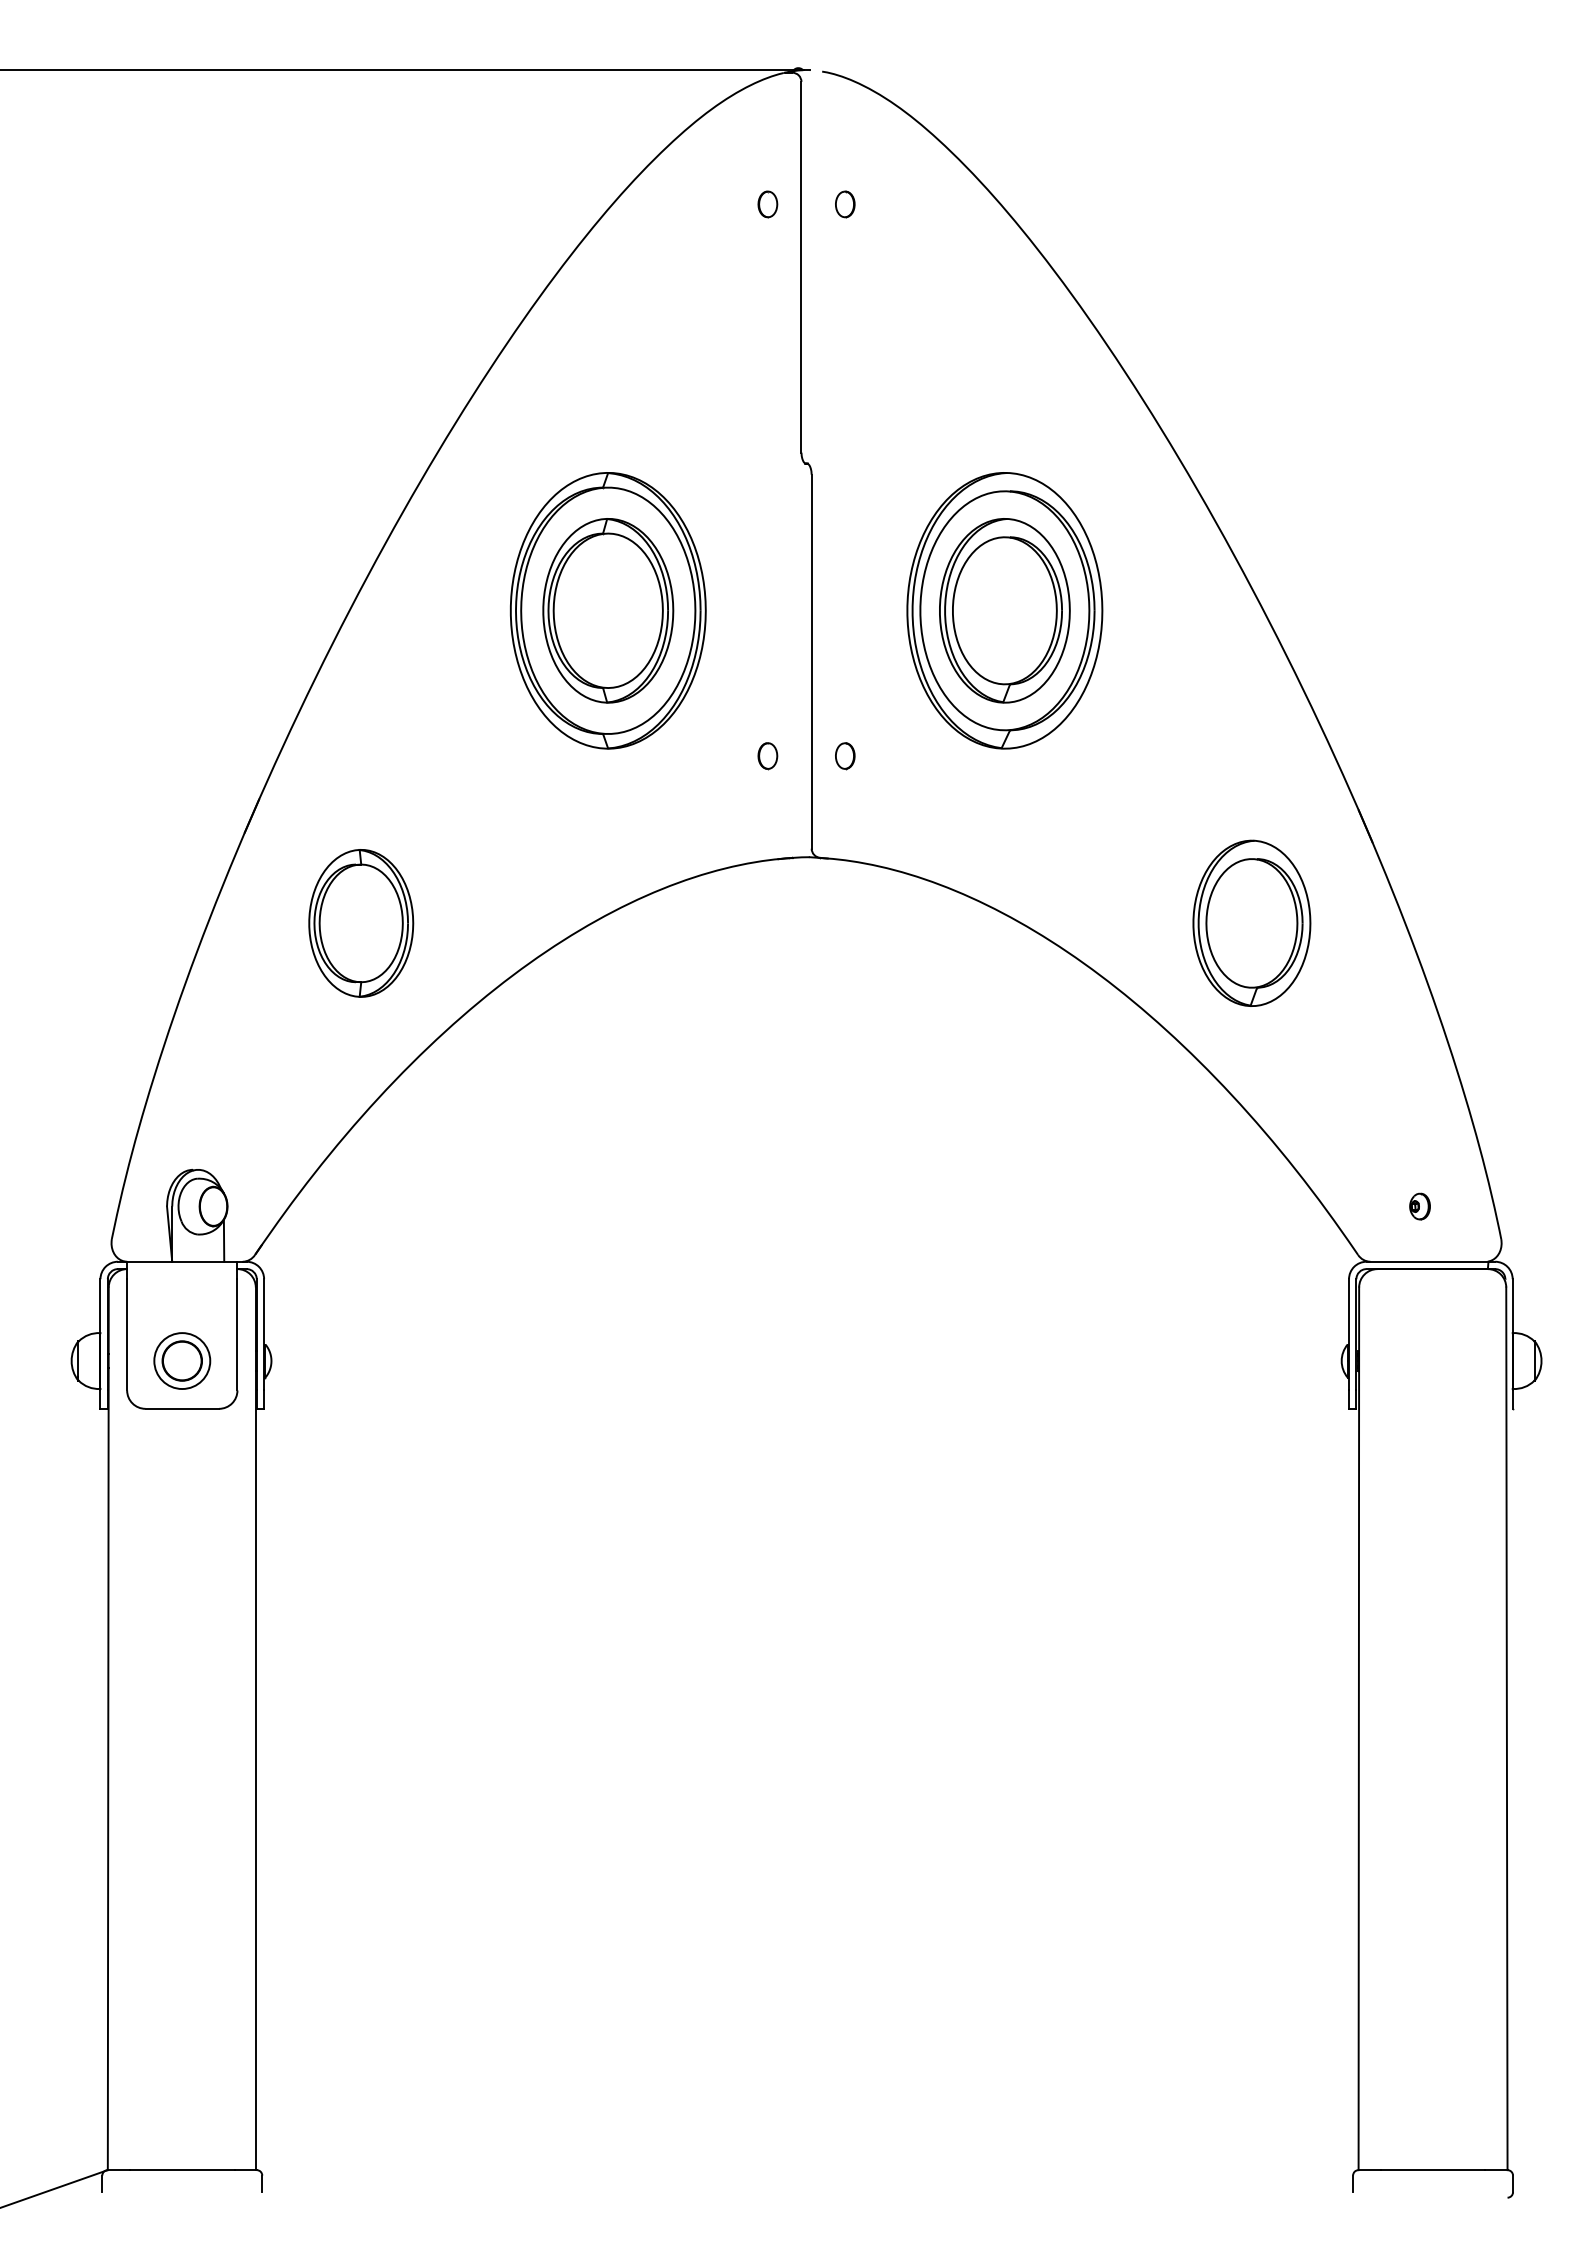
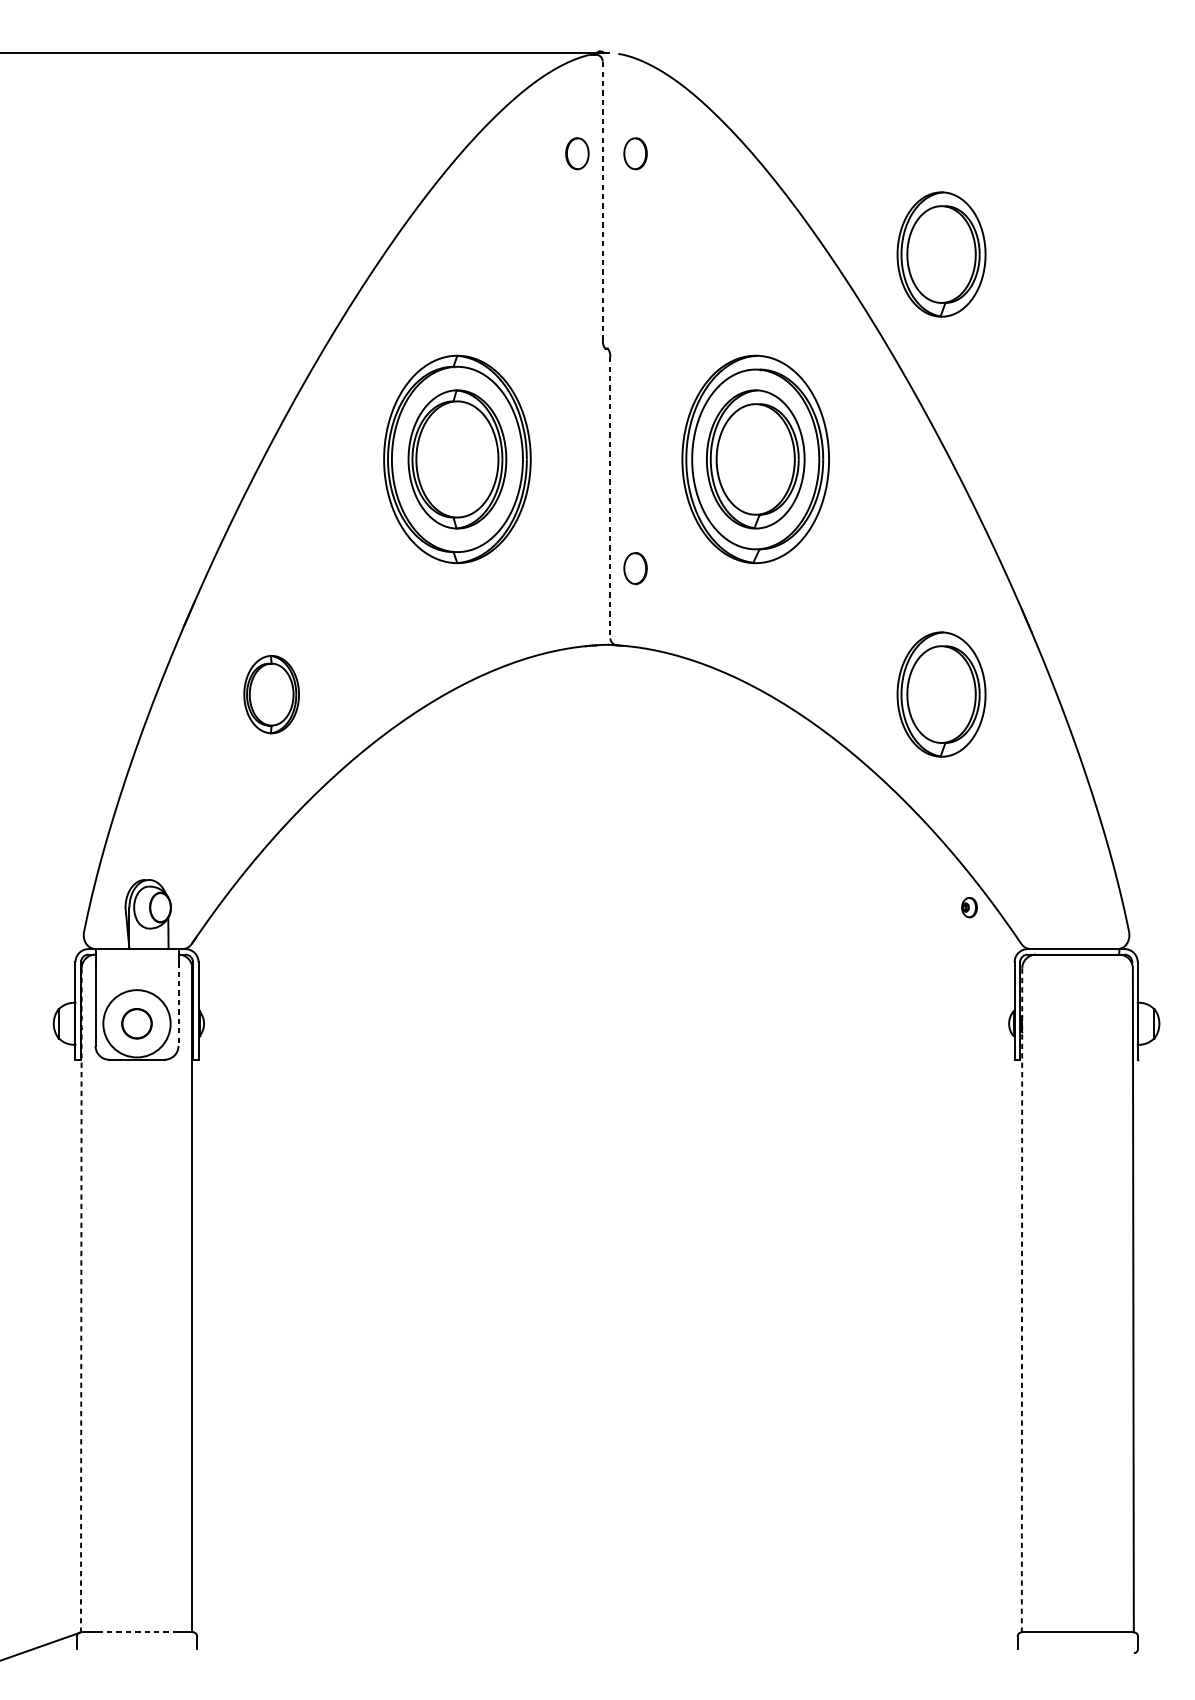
part: (767, 204) -> (577, 153), size x1.6
part: (845, 204) -> (635, 153), size x1.6
line: (801, 266) -> (602, 200), solid -> dashed
part: (1251, 337) -> (941, 253), added
line: (811, 661) -> (610, 497), solid -> dashed
part: (767, 756) -> (577, 569), removed
part: (845, 756) -> (635, 569), size x1.6
part: (361, 923) -> (271, 694), size x0.7
part: (1419, 1206) -> (969, 907), moved
line: (237, 1334) -> (178, 1003), solid -> dashed
circle: (182, 1361) -> (137, 1024), size x1.6
line: (108, 1729) -> (81, 1300), solid -> dashed
line: (1358, 1729) -> (1021, 1300), solid -> dashed
line: (182, 2170) -> (137, 1632), solid -> dashed

